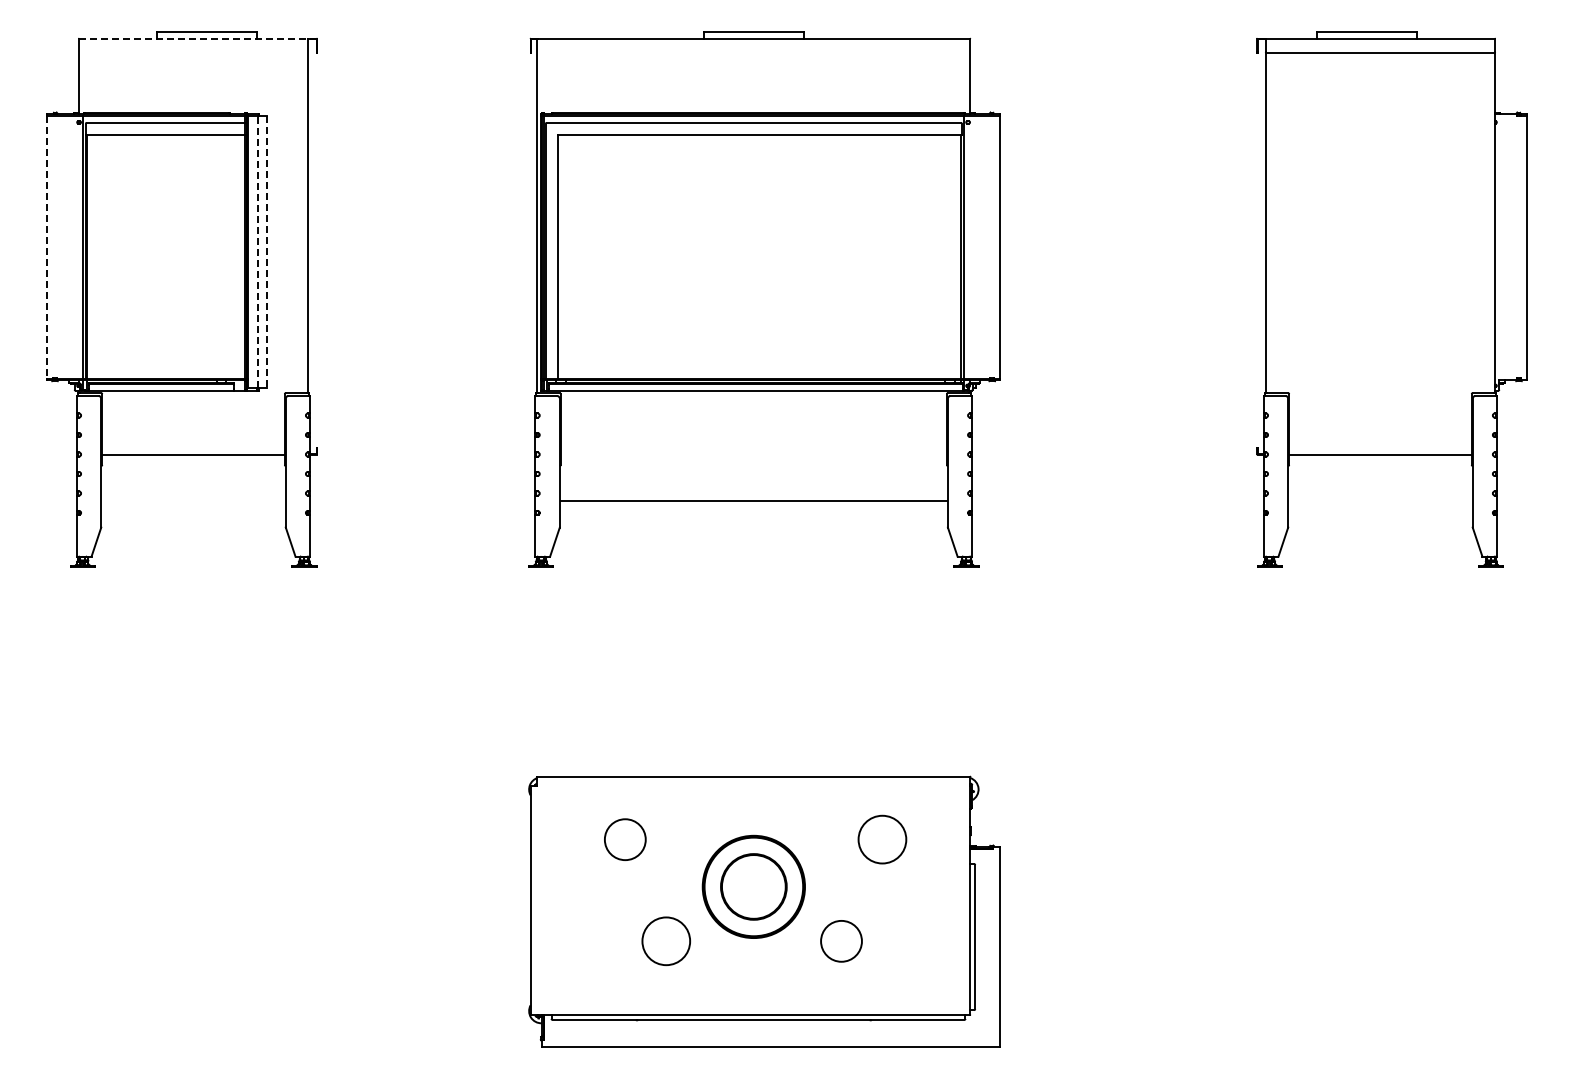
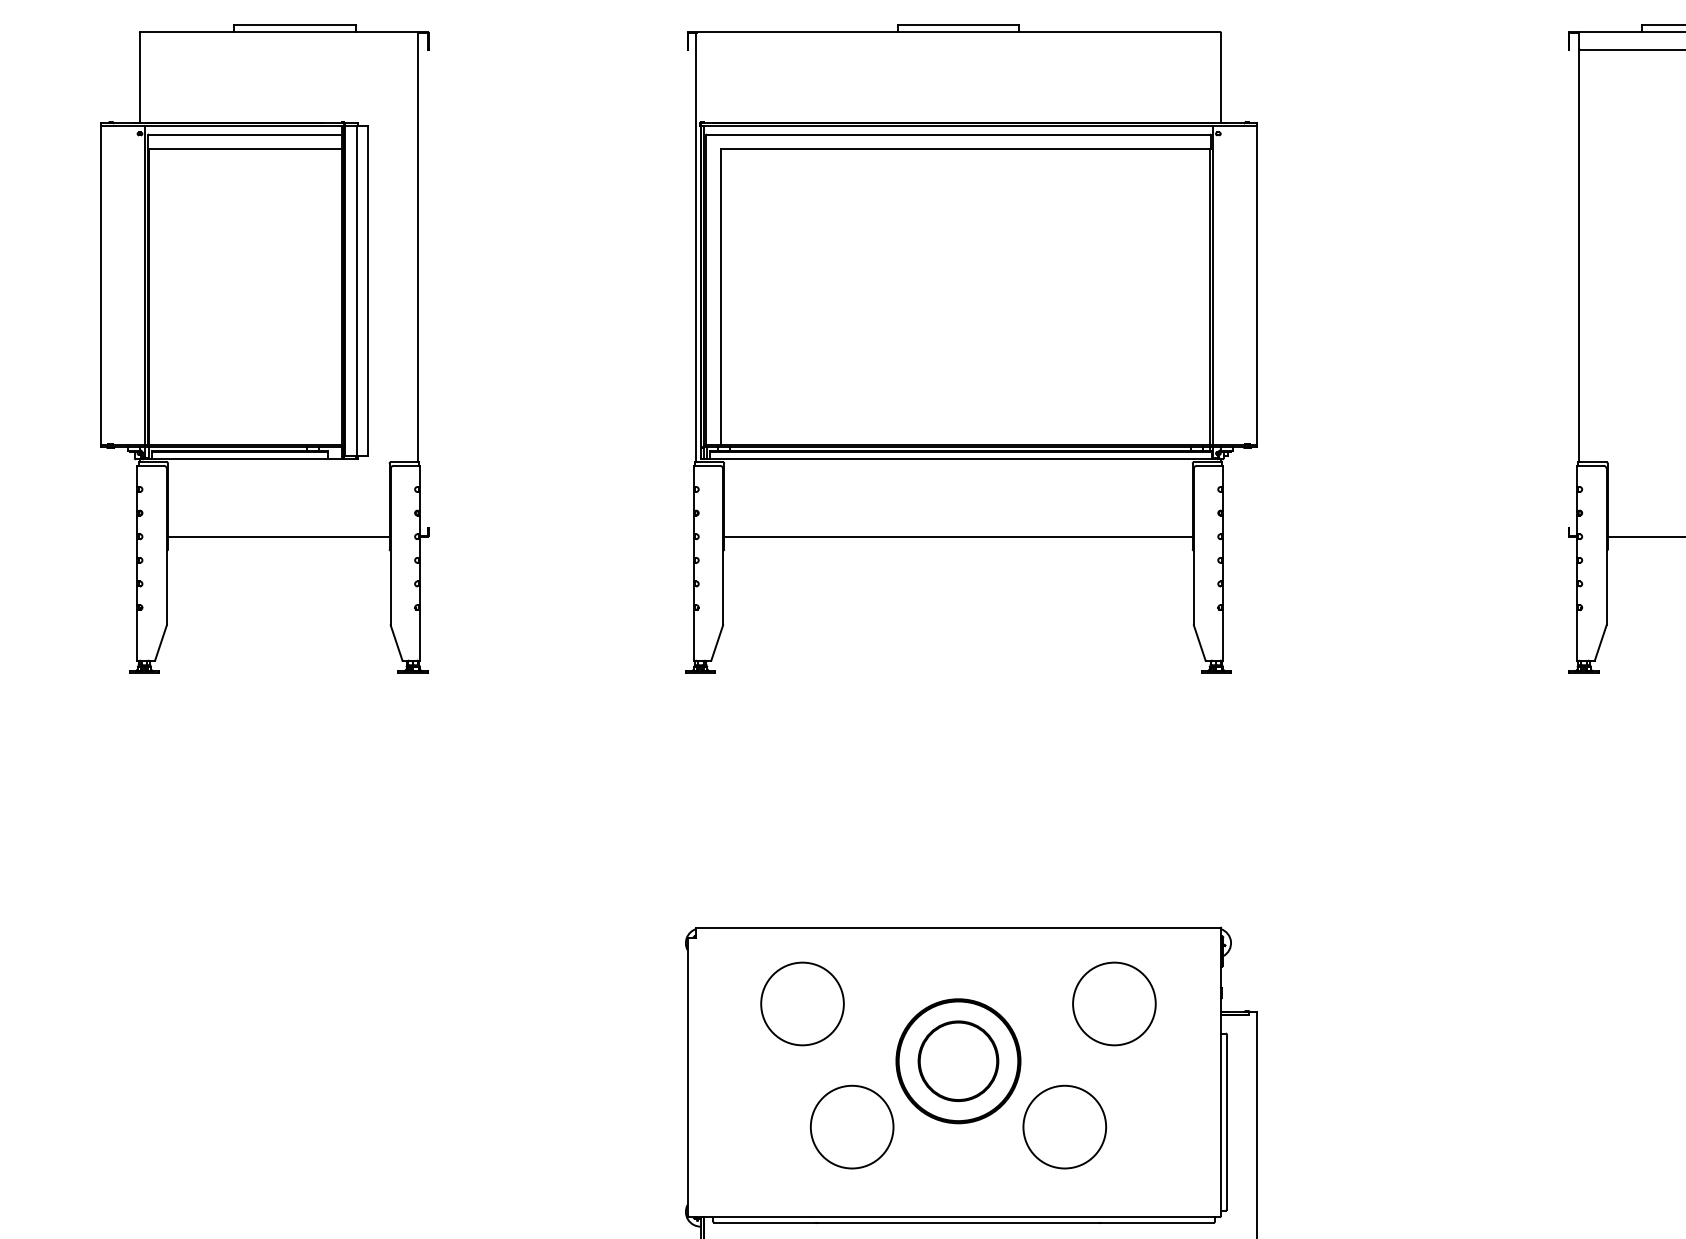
line: (197, 38) -> (283, 32), dashed -> solid
line: (47, 247) -> (101, 285), dashed -> solid
line: (258, 251) -> (357, 290), dashed -> solid
line: (267, 252) -> (368, 291), dashed -> solid
line: (753, 500) -> (958, 536), moved
circle: (625, 839) -> (802, 1003), size x1.67
circle: (882, 839) -> (1114, 1003), size x1.43
circle: (666, 941) -> (852, 1127), size x1.43
circle: (841, 941) -> (1064, 1127), size x1.67

